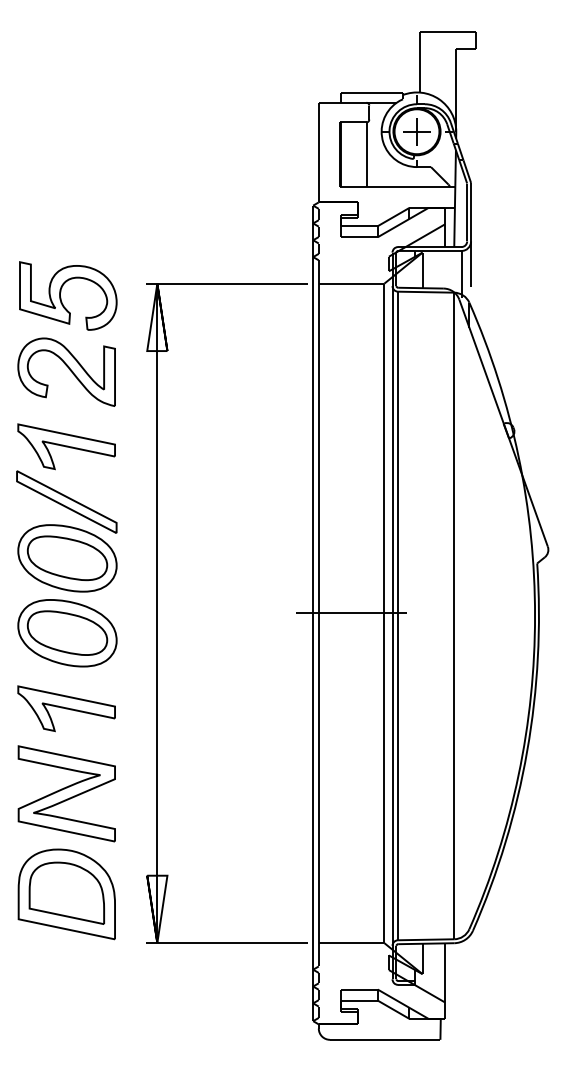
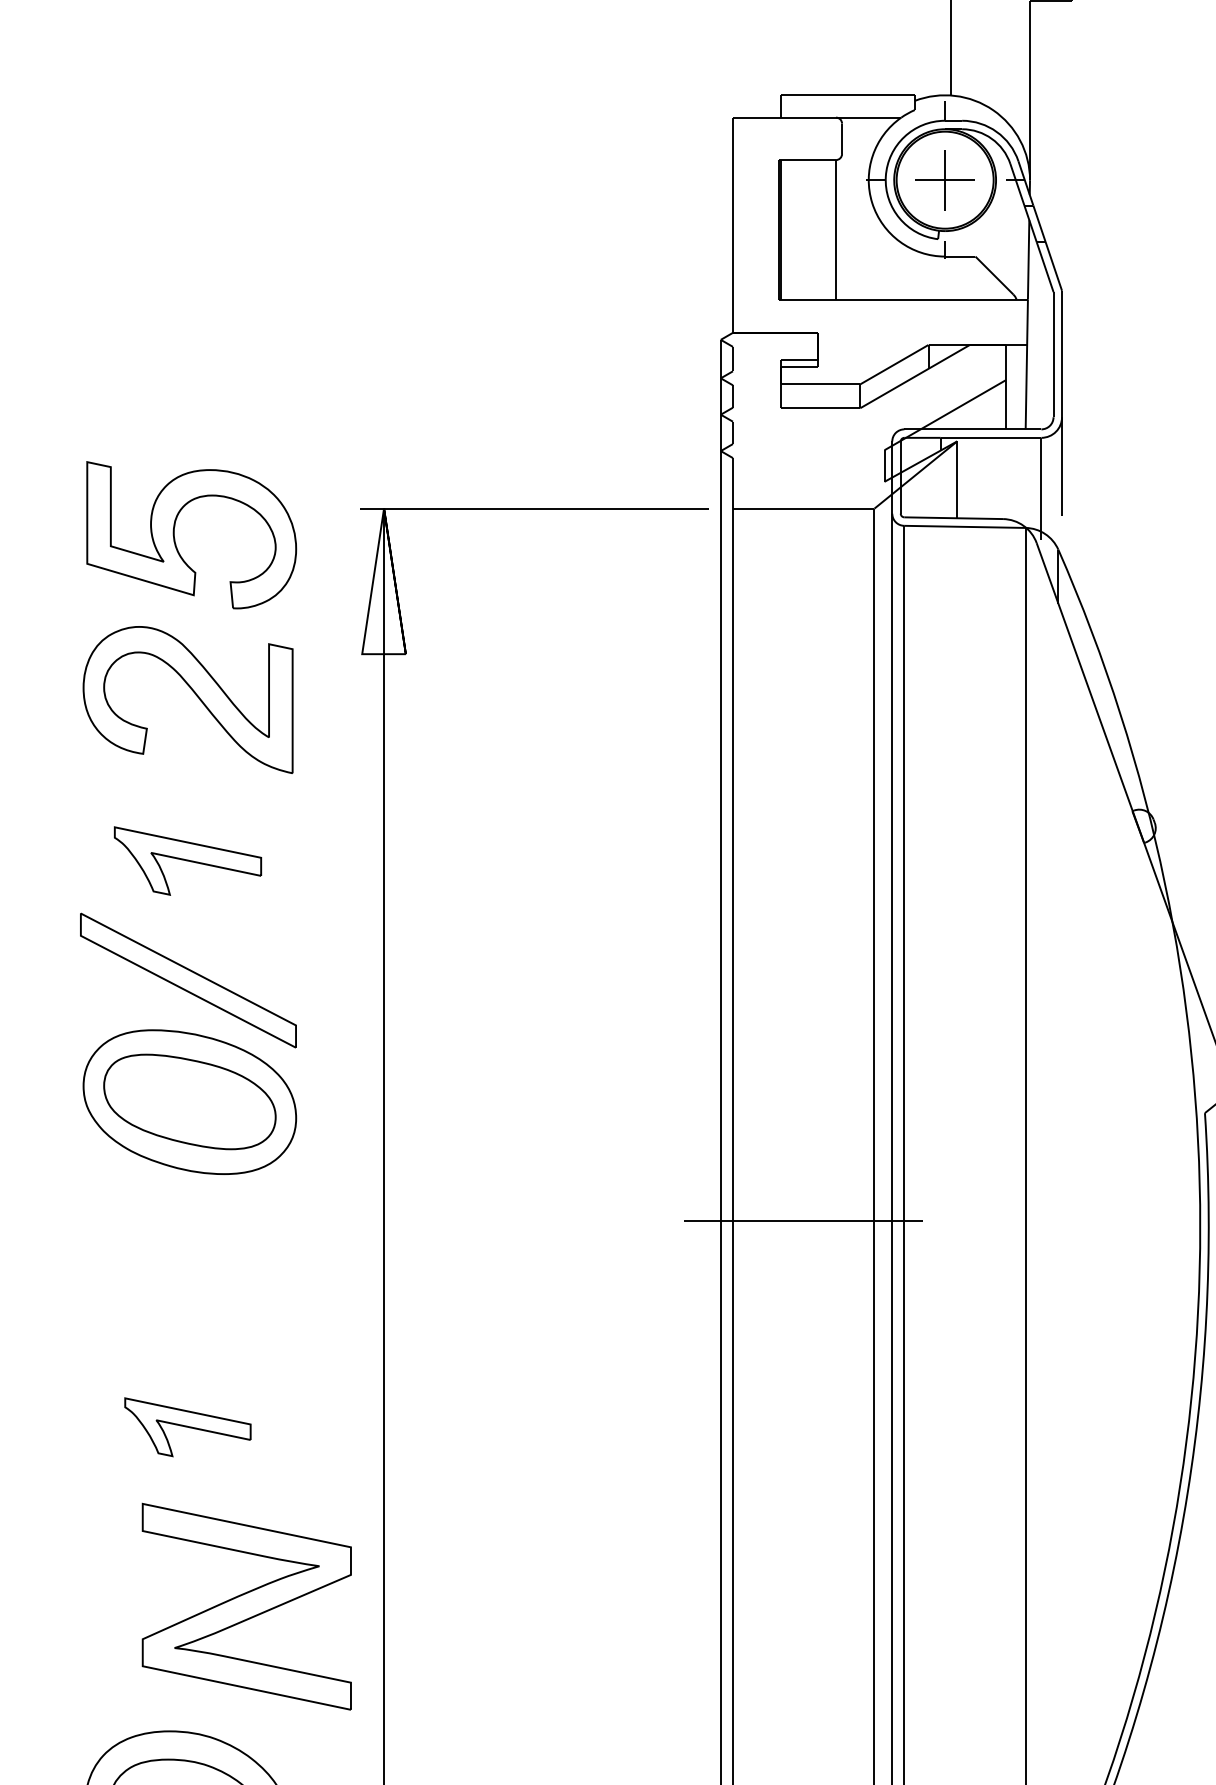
part: (66, 446) -> (187, 860), size x0.7
part: (67, 633) -> (189, 1264), removed
part: (66, 708) -> (187, 1426), size x0.6
part: (66, 793) -> (246, 1605), moved

